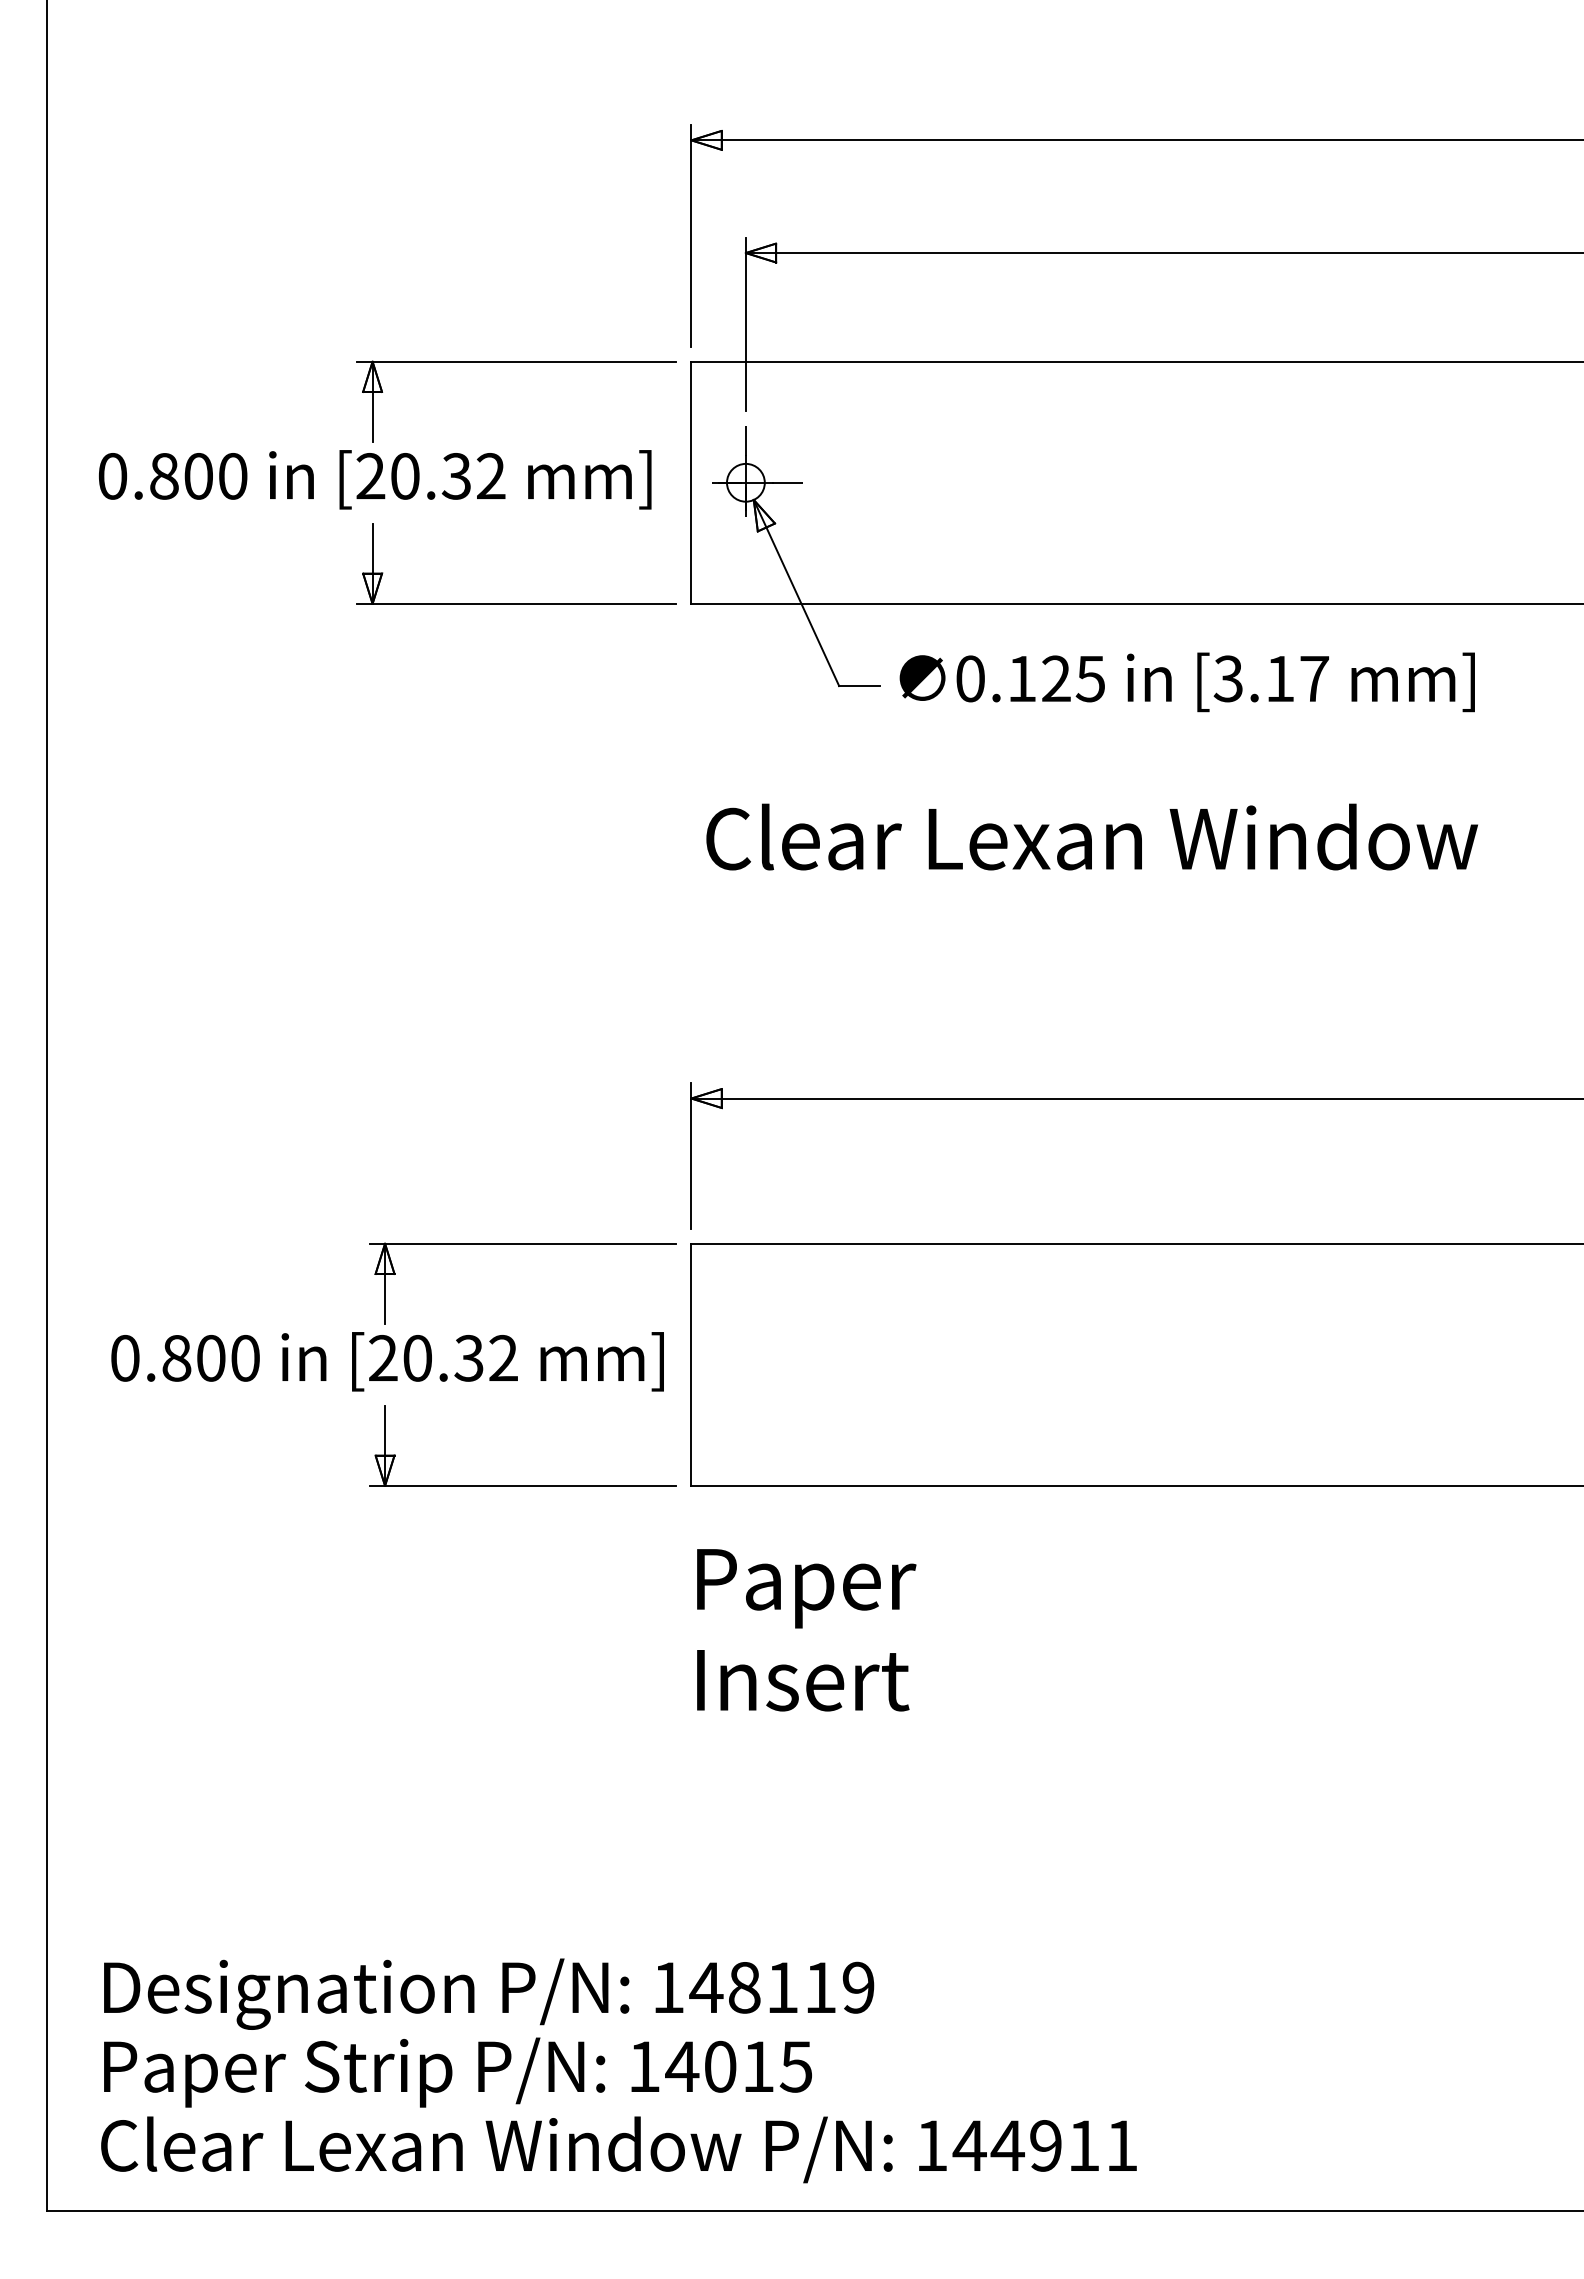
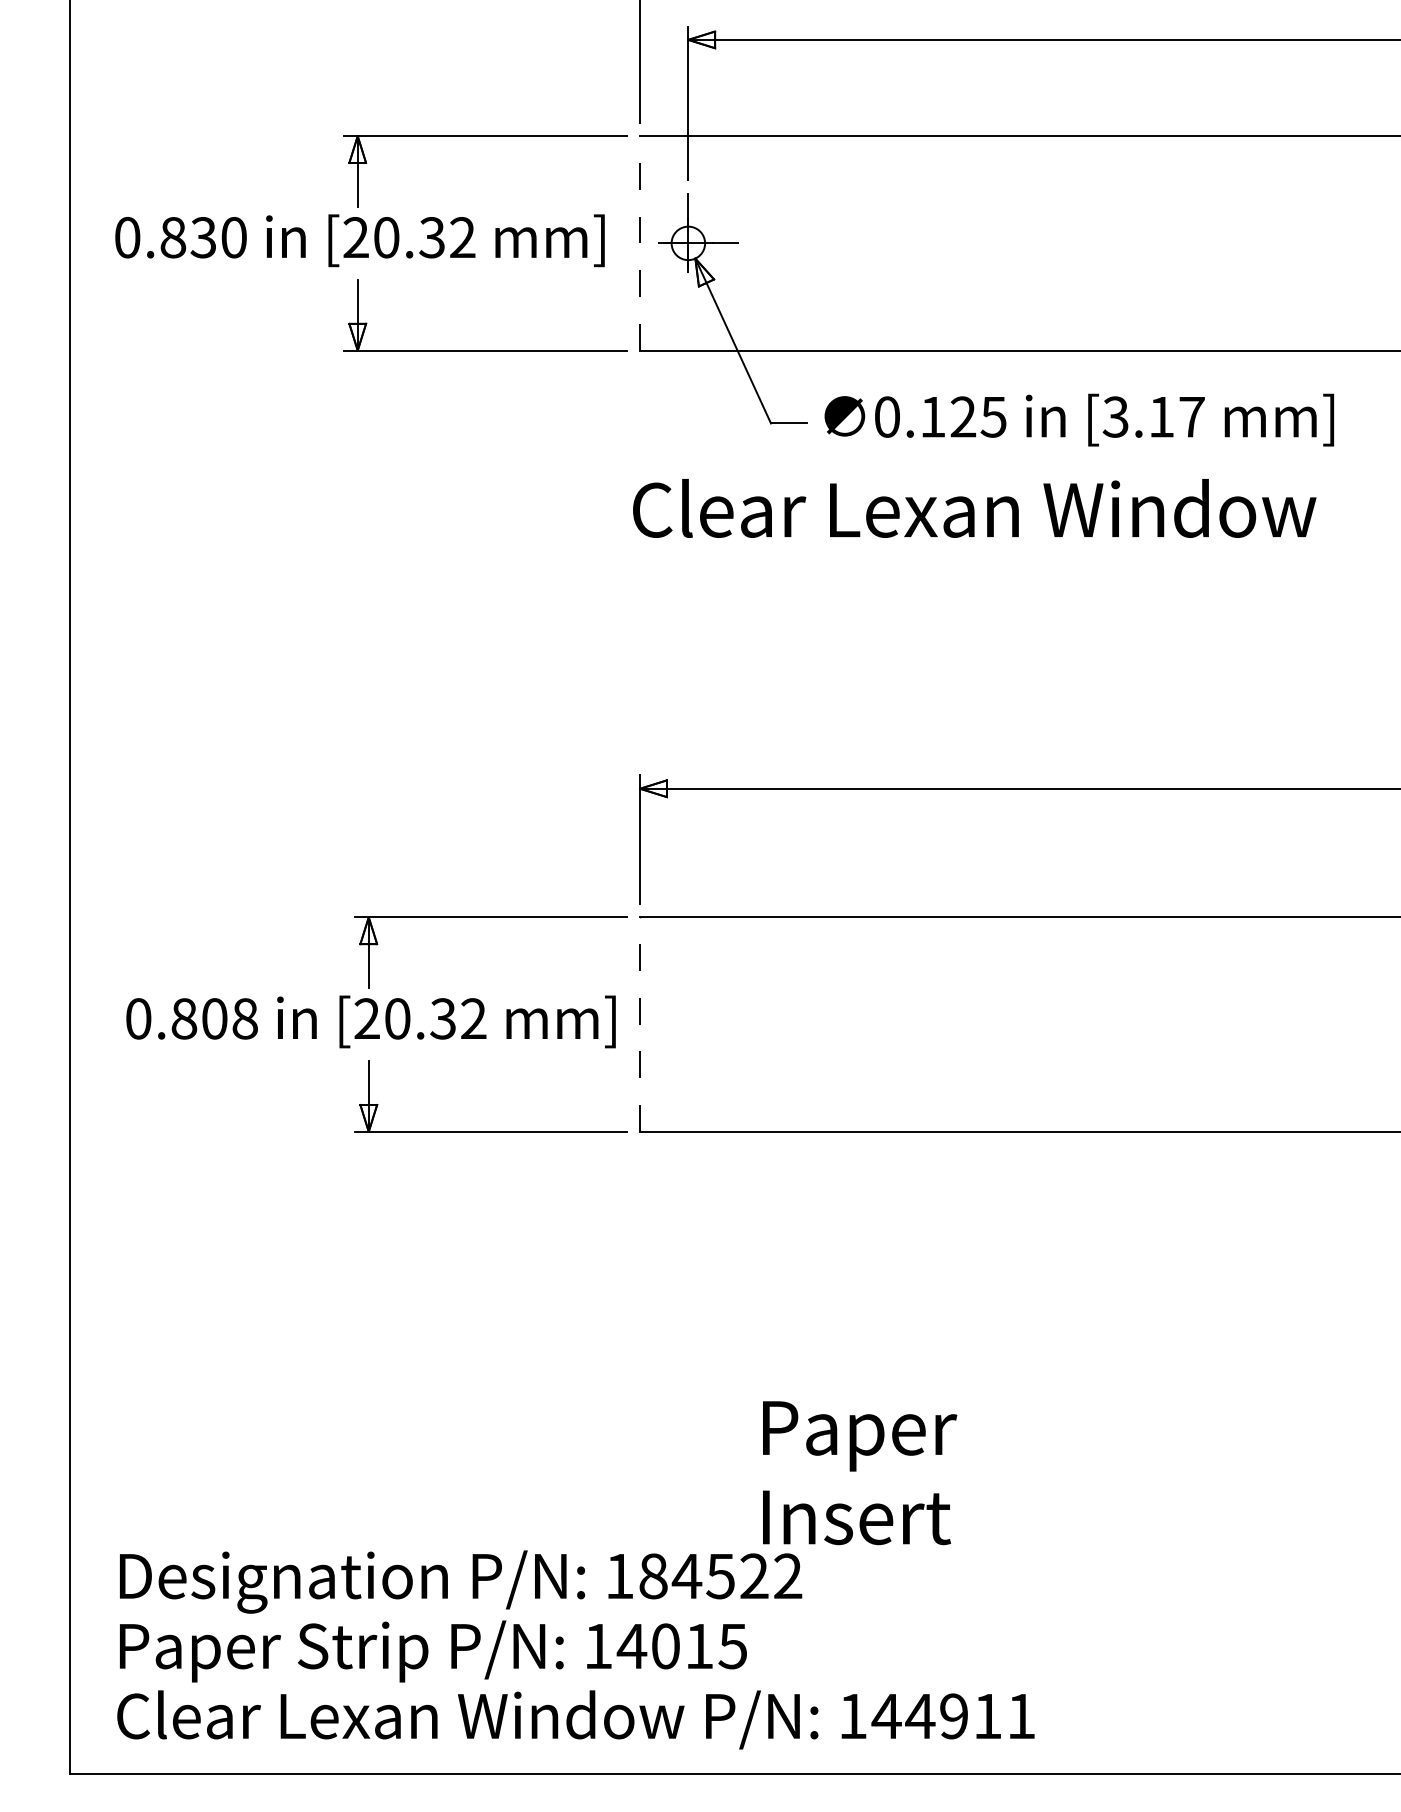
text: (197, 476) -> (202, 237), 0.800 -> 0.830
line: (691, 482) -> (640, 243), solid -> dashed
text: (1091, 836) -> (974, 507), moved
text: (245, 1357) -> (245, 1018), 0.800 -> 0.808
line: (691, 1364) -> (640, 1024), solid -> dashed
text: (806, 1630) -> (859, 1473), moved
text: (781, 1987) -> (719, 1576), 148119 -> 184522

